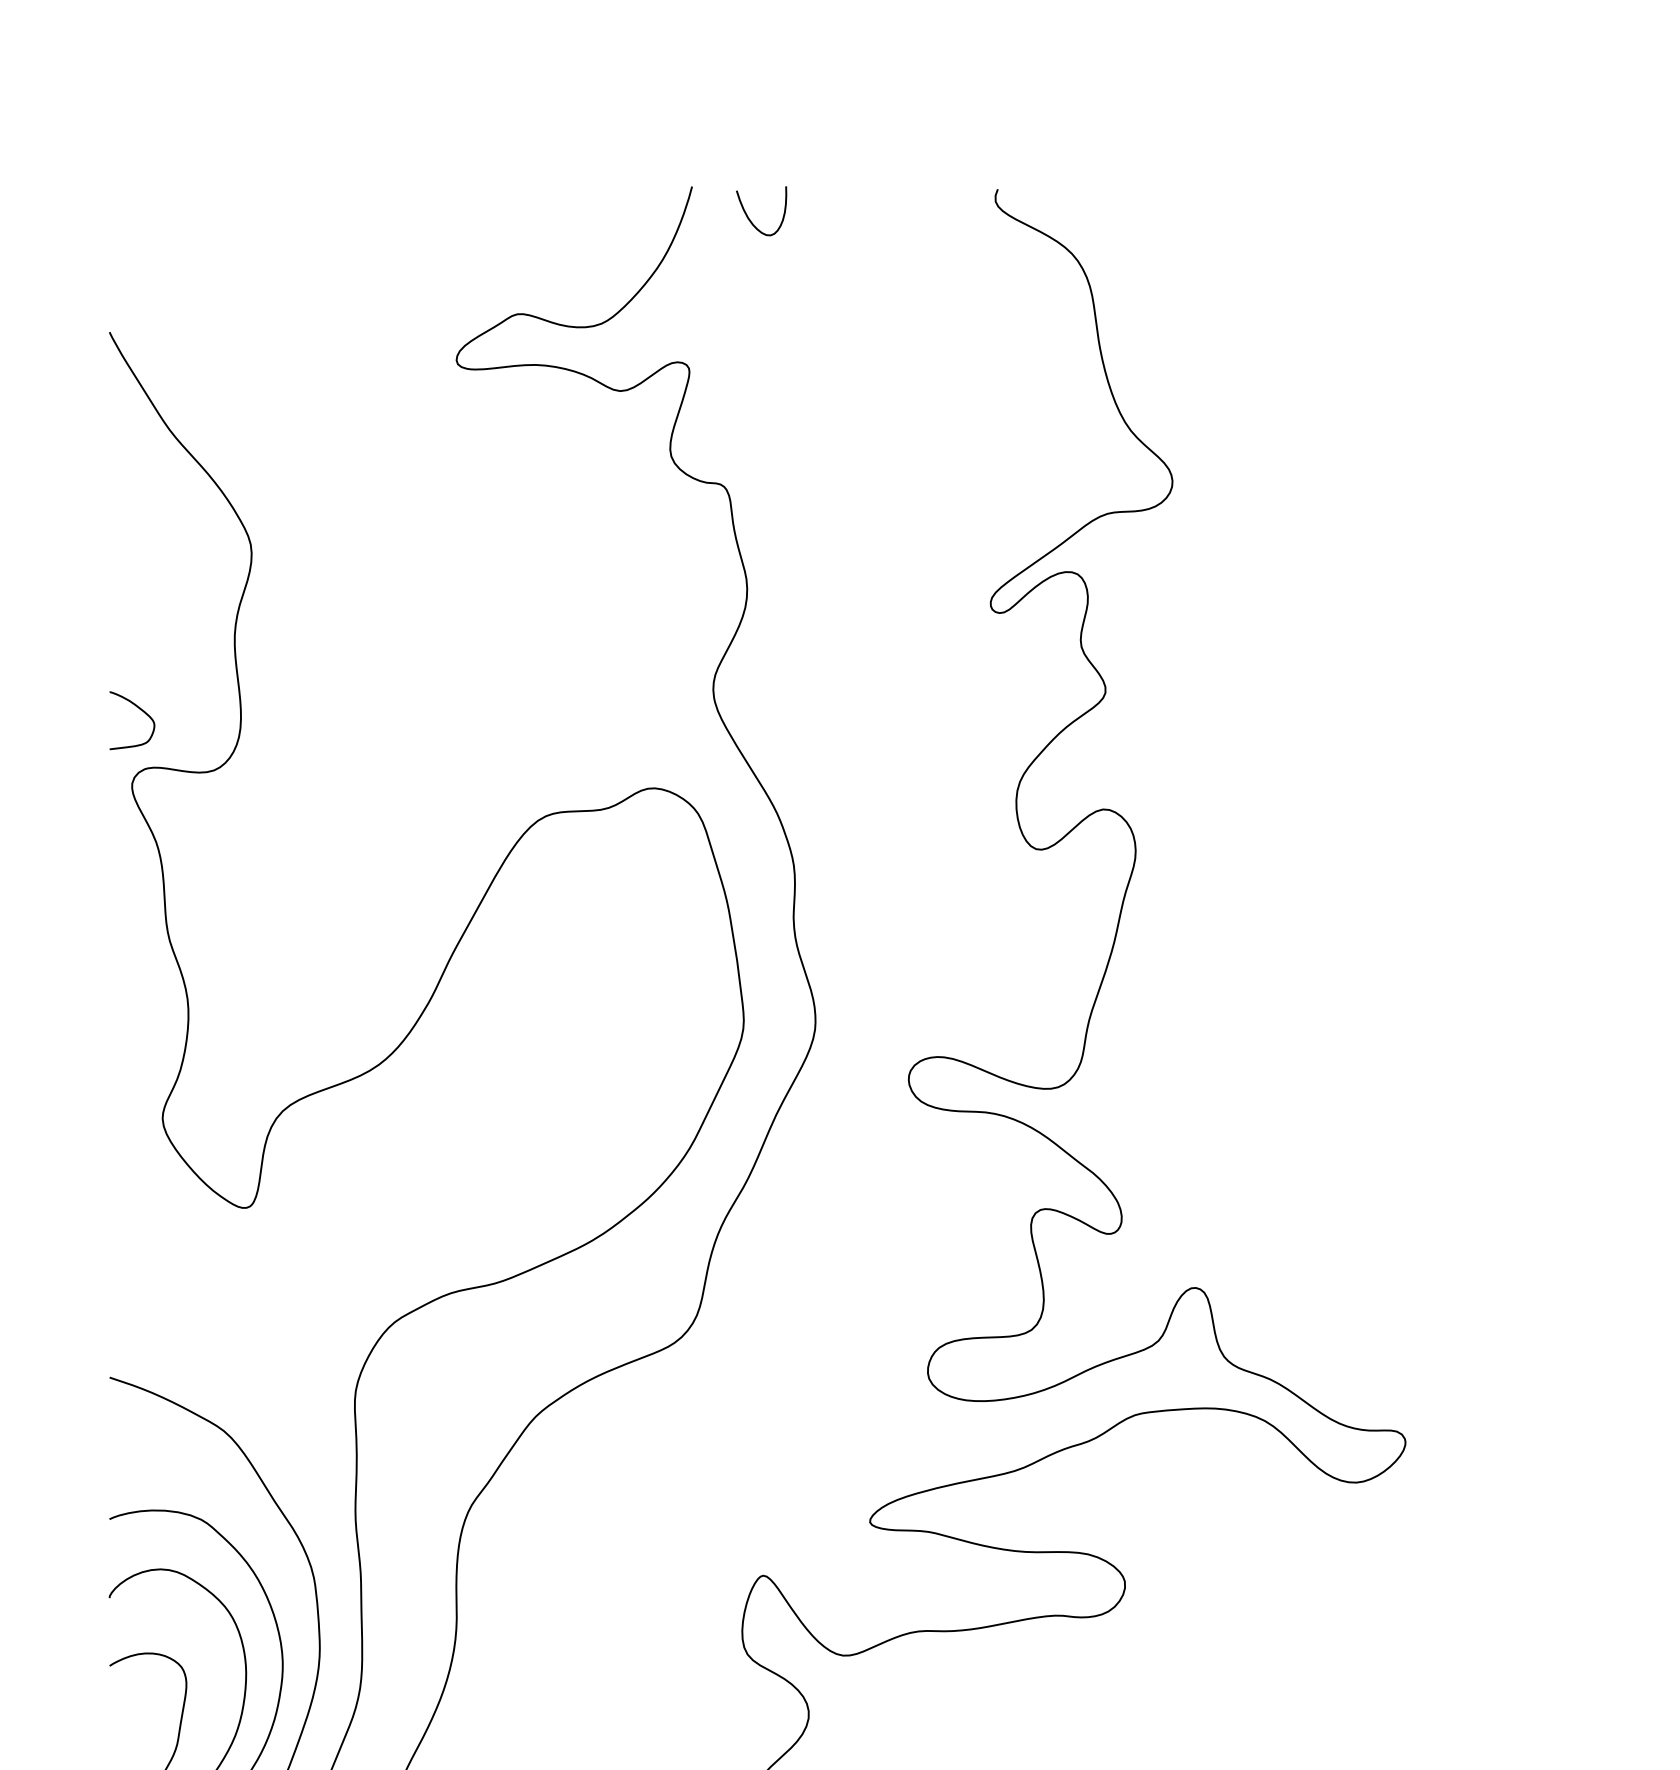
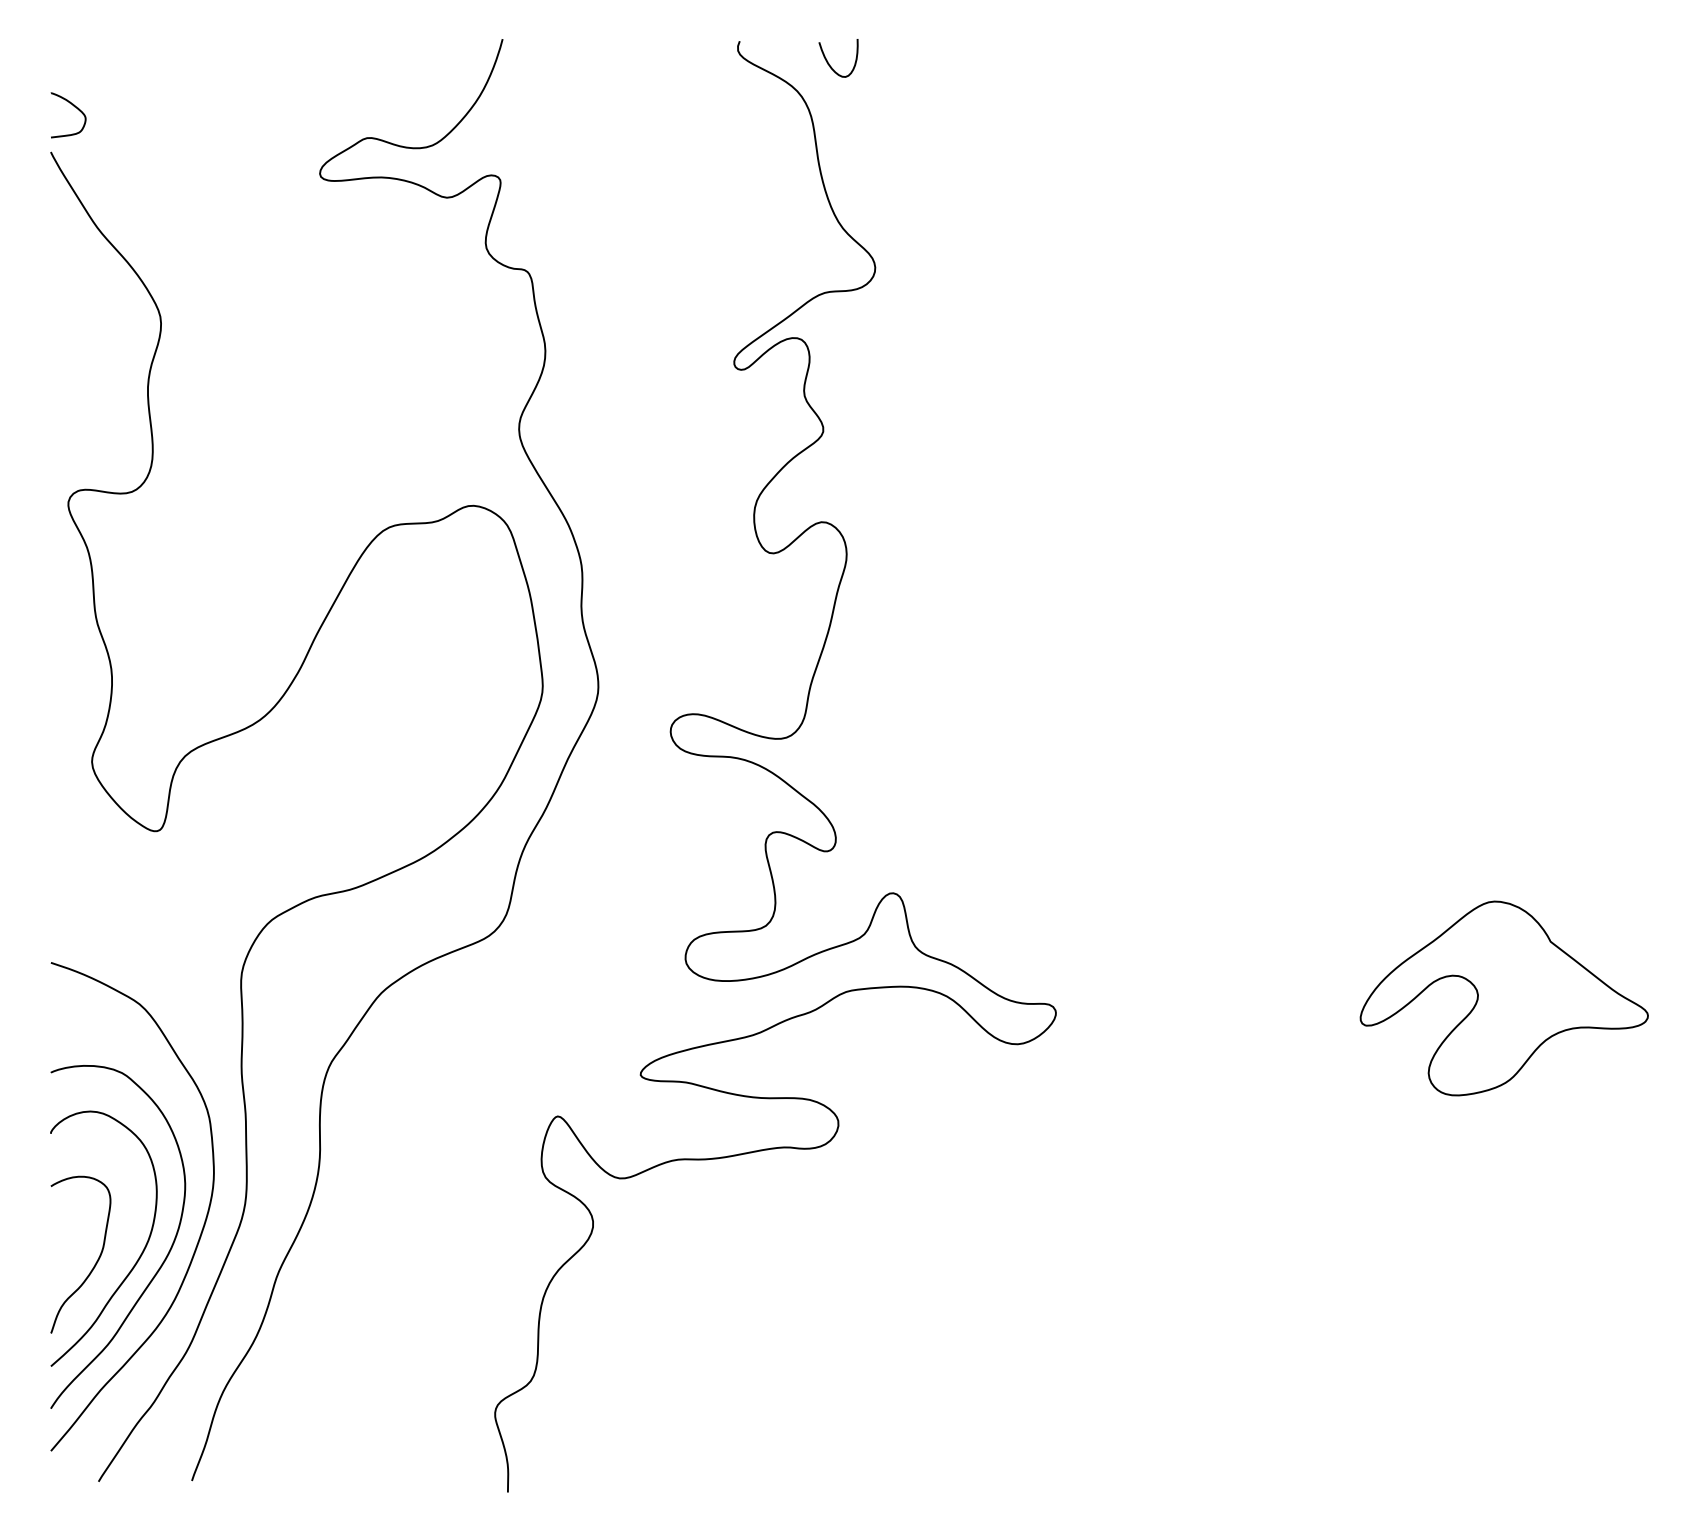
curve: (749, 218) -> (829, 63), moved
curve: (140, 710) -> (74, 107), moved

